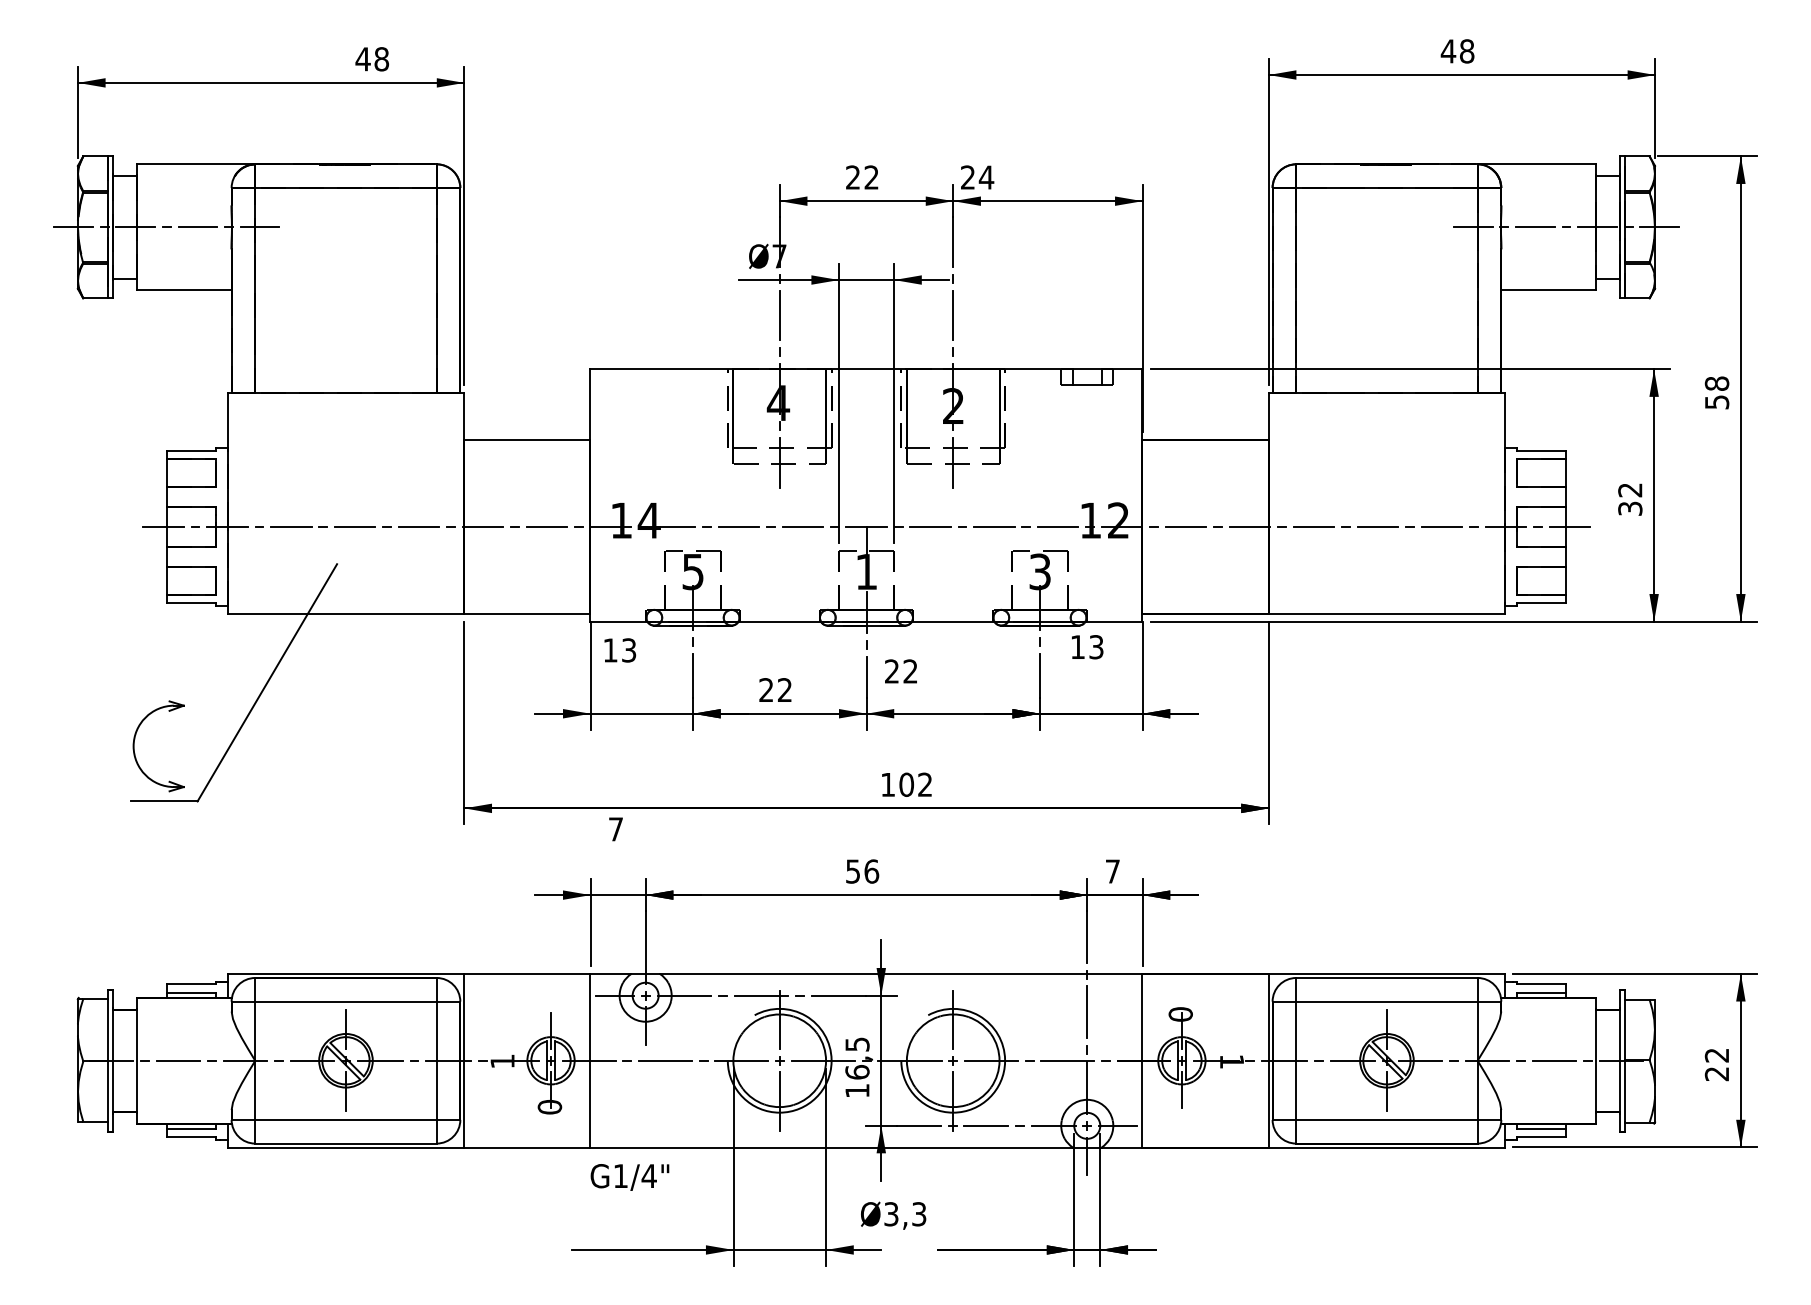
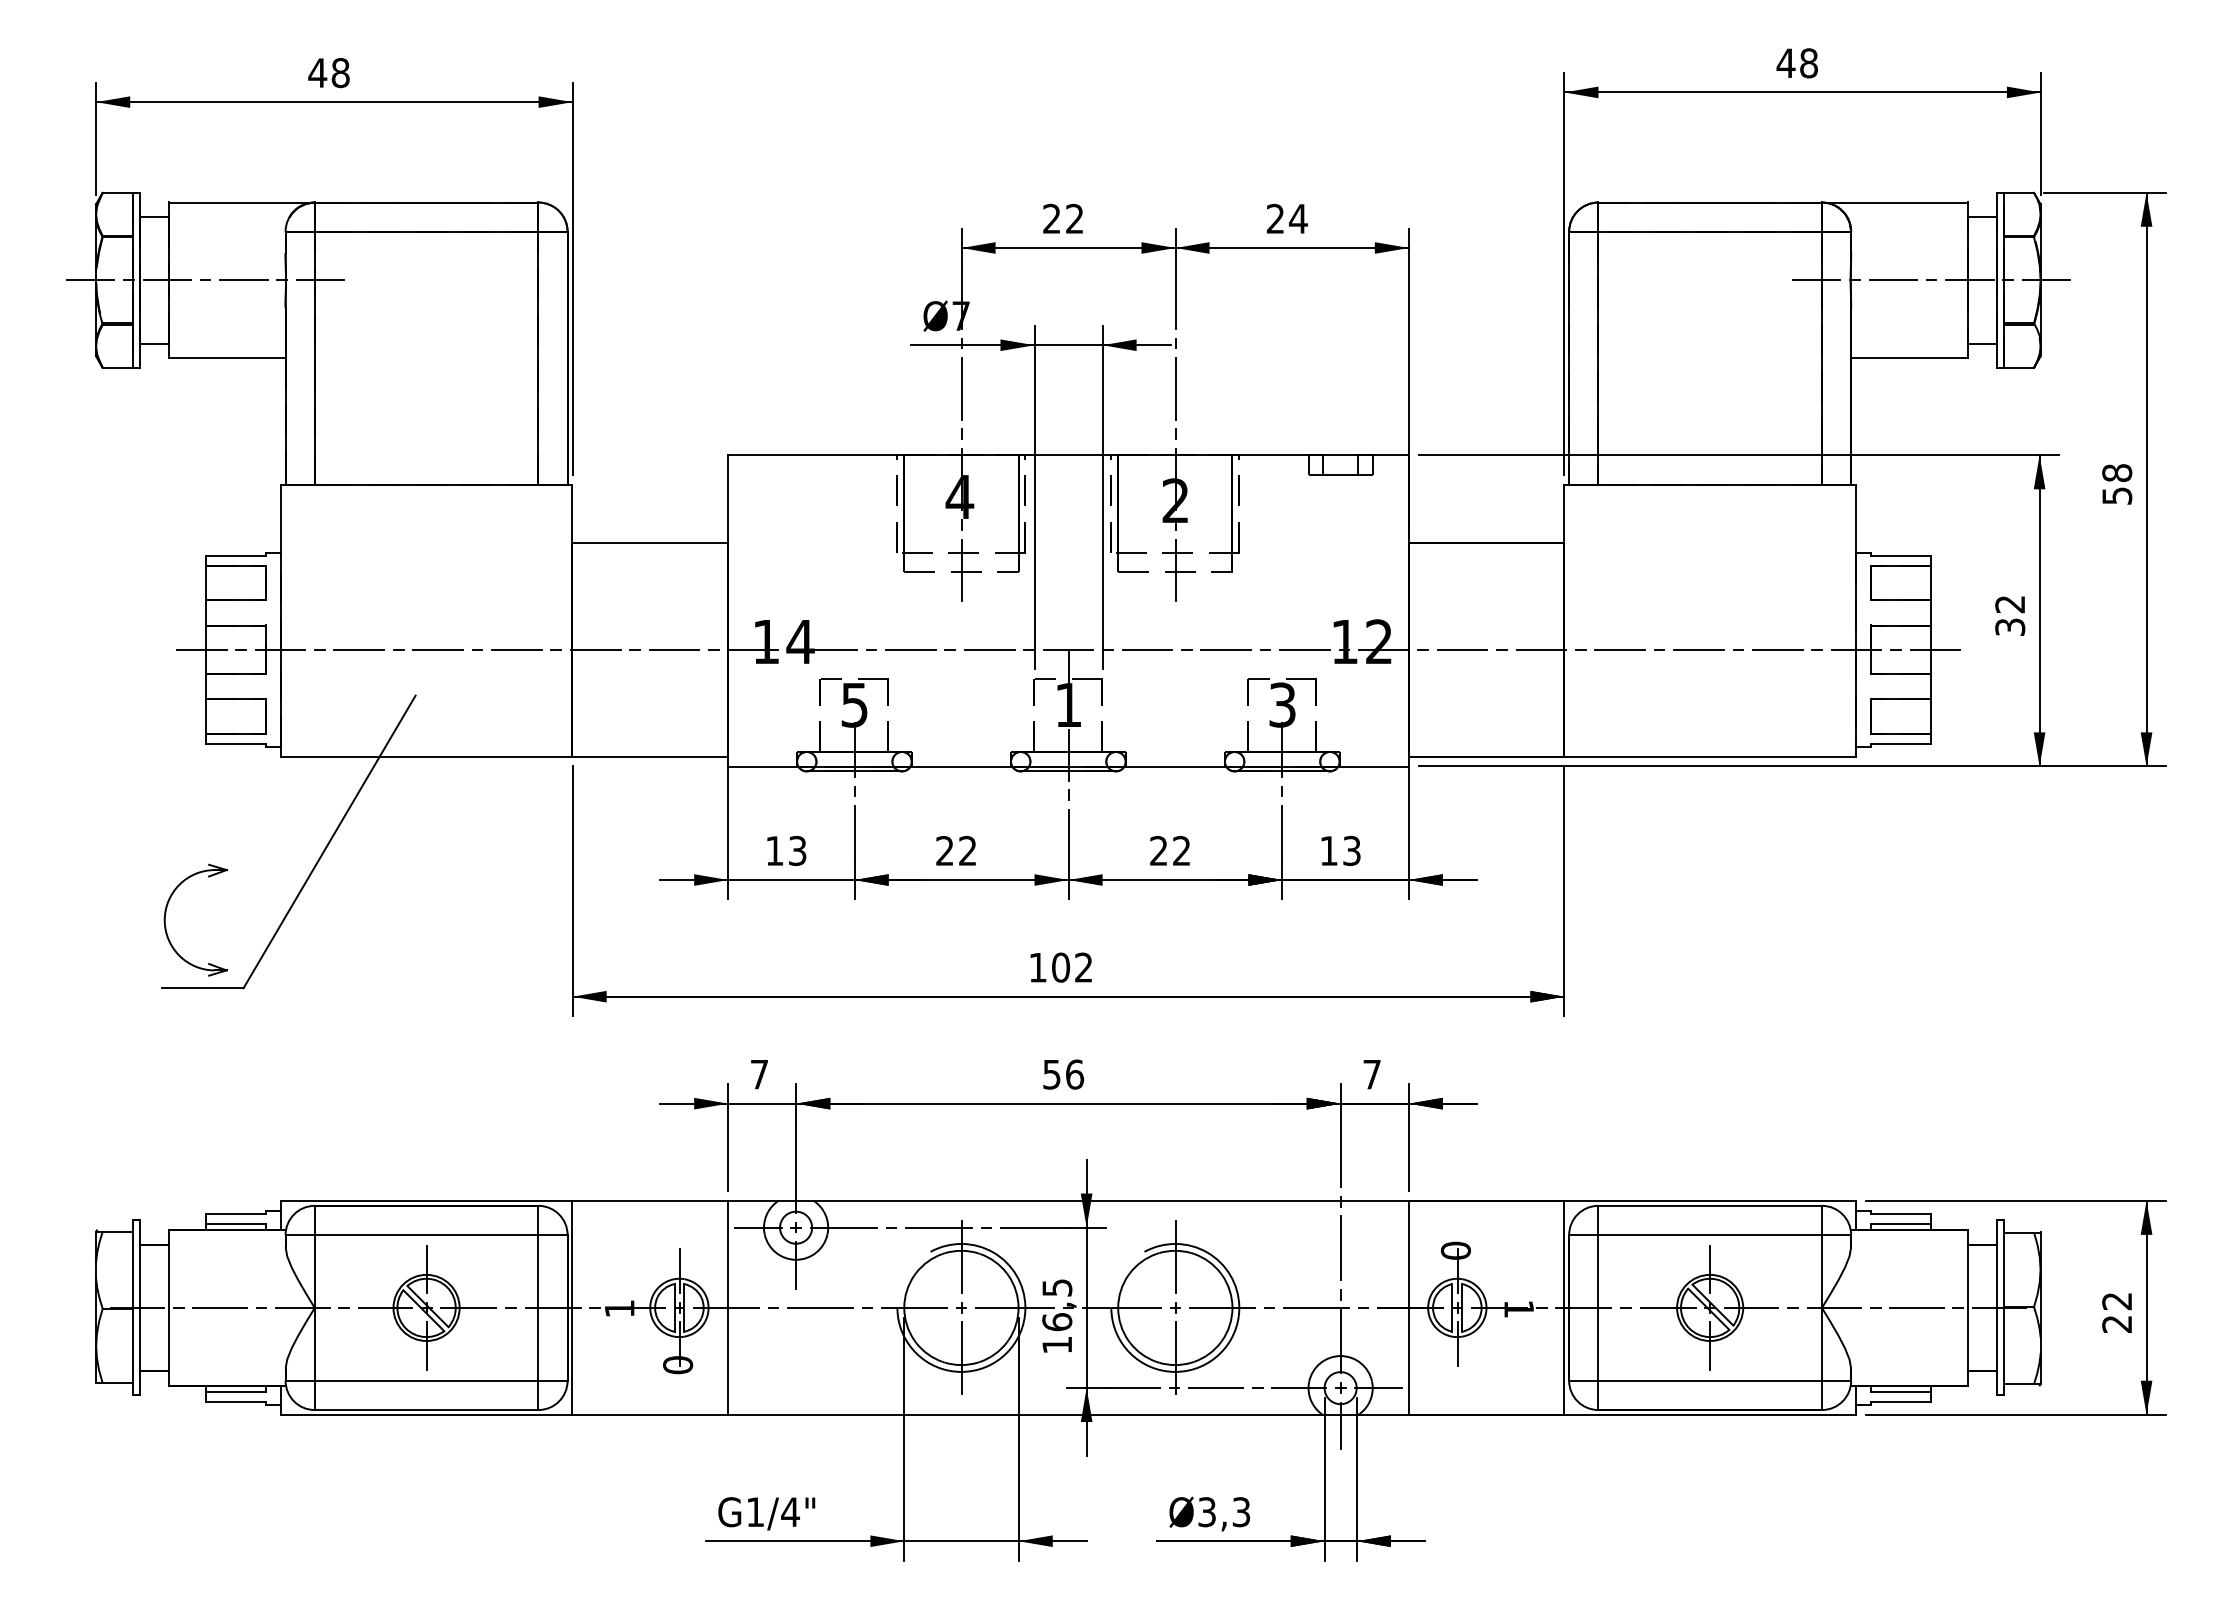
text: (371, 59) -> (328, 73), moved
text: (977, 177) -> (1287, 218), moved
text: (1087, 646) -> (1340, 850), moved
text: (620, 650) -> (786, 850), moved
text: (900, 671) -> (1169, 850), moved
text: (906, 784) -> (1060, 967), moved
text: (615, 829) -> (759, 1074), moved
text: (629, 1177) -> (766, 1513), moved
text: (893, 1215) -> (1209, 1513), moved

